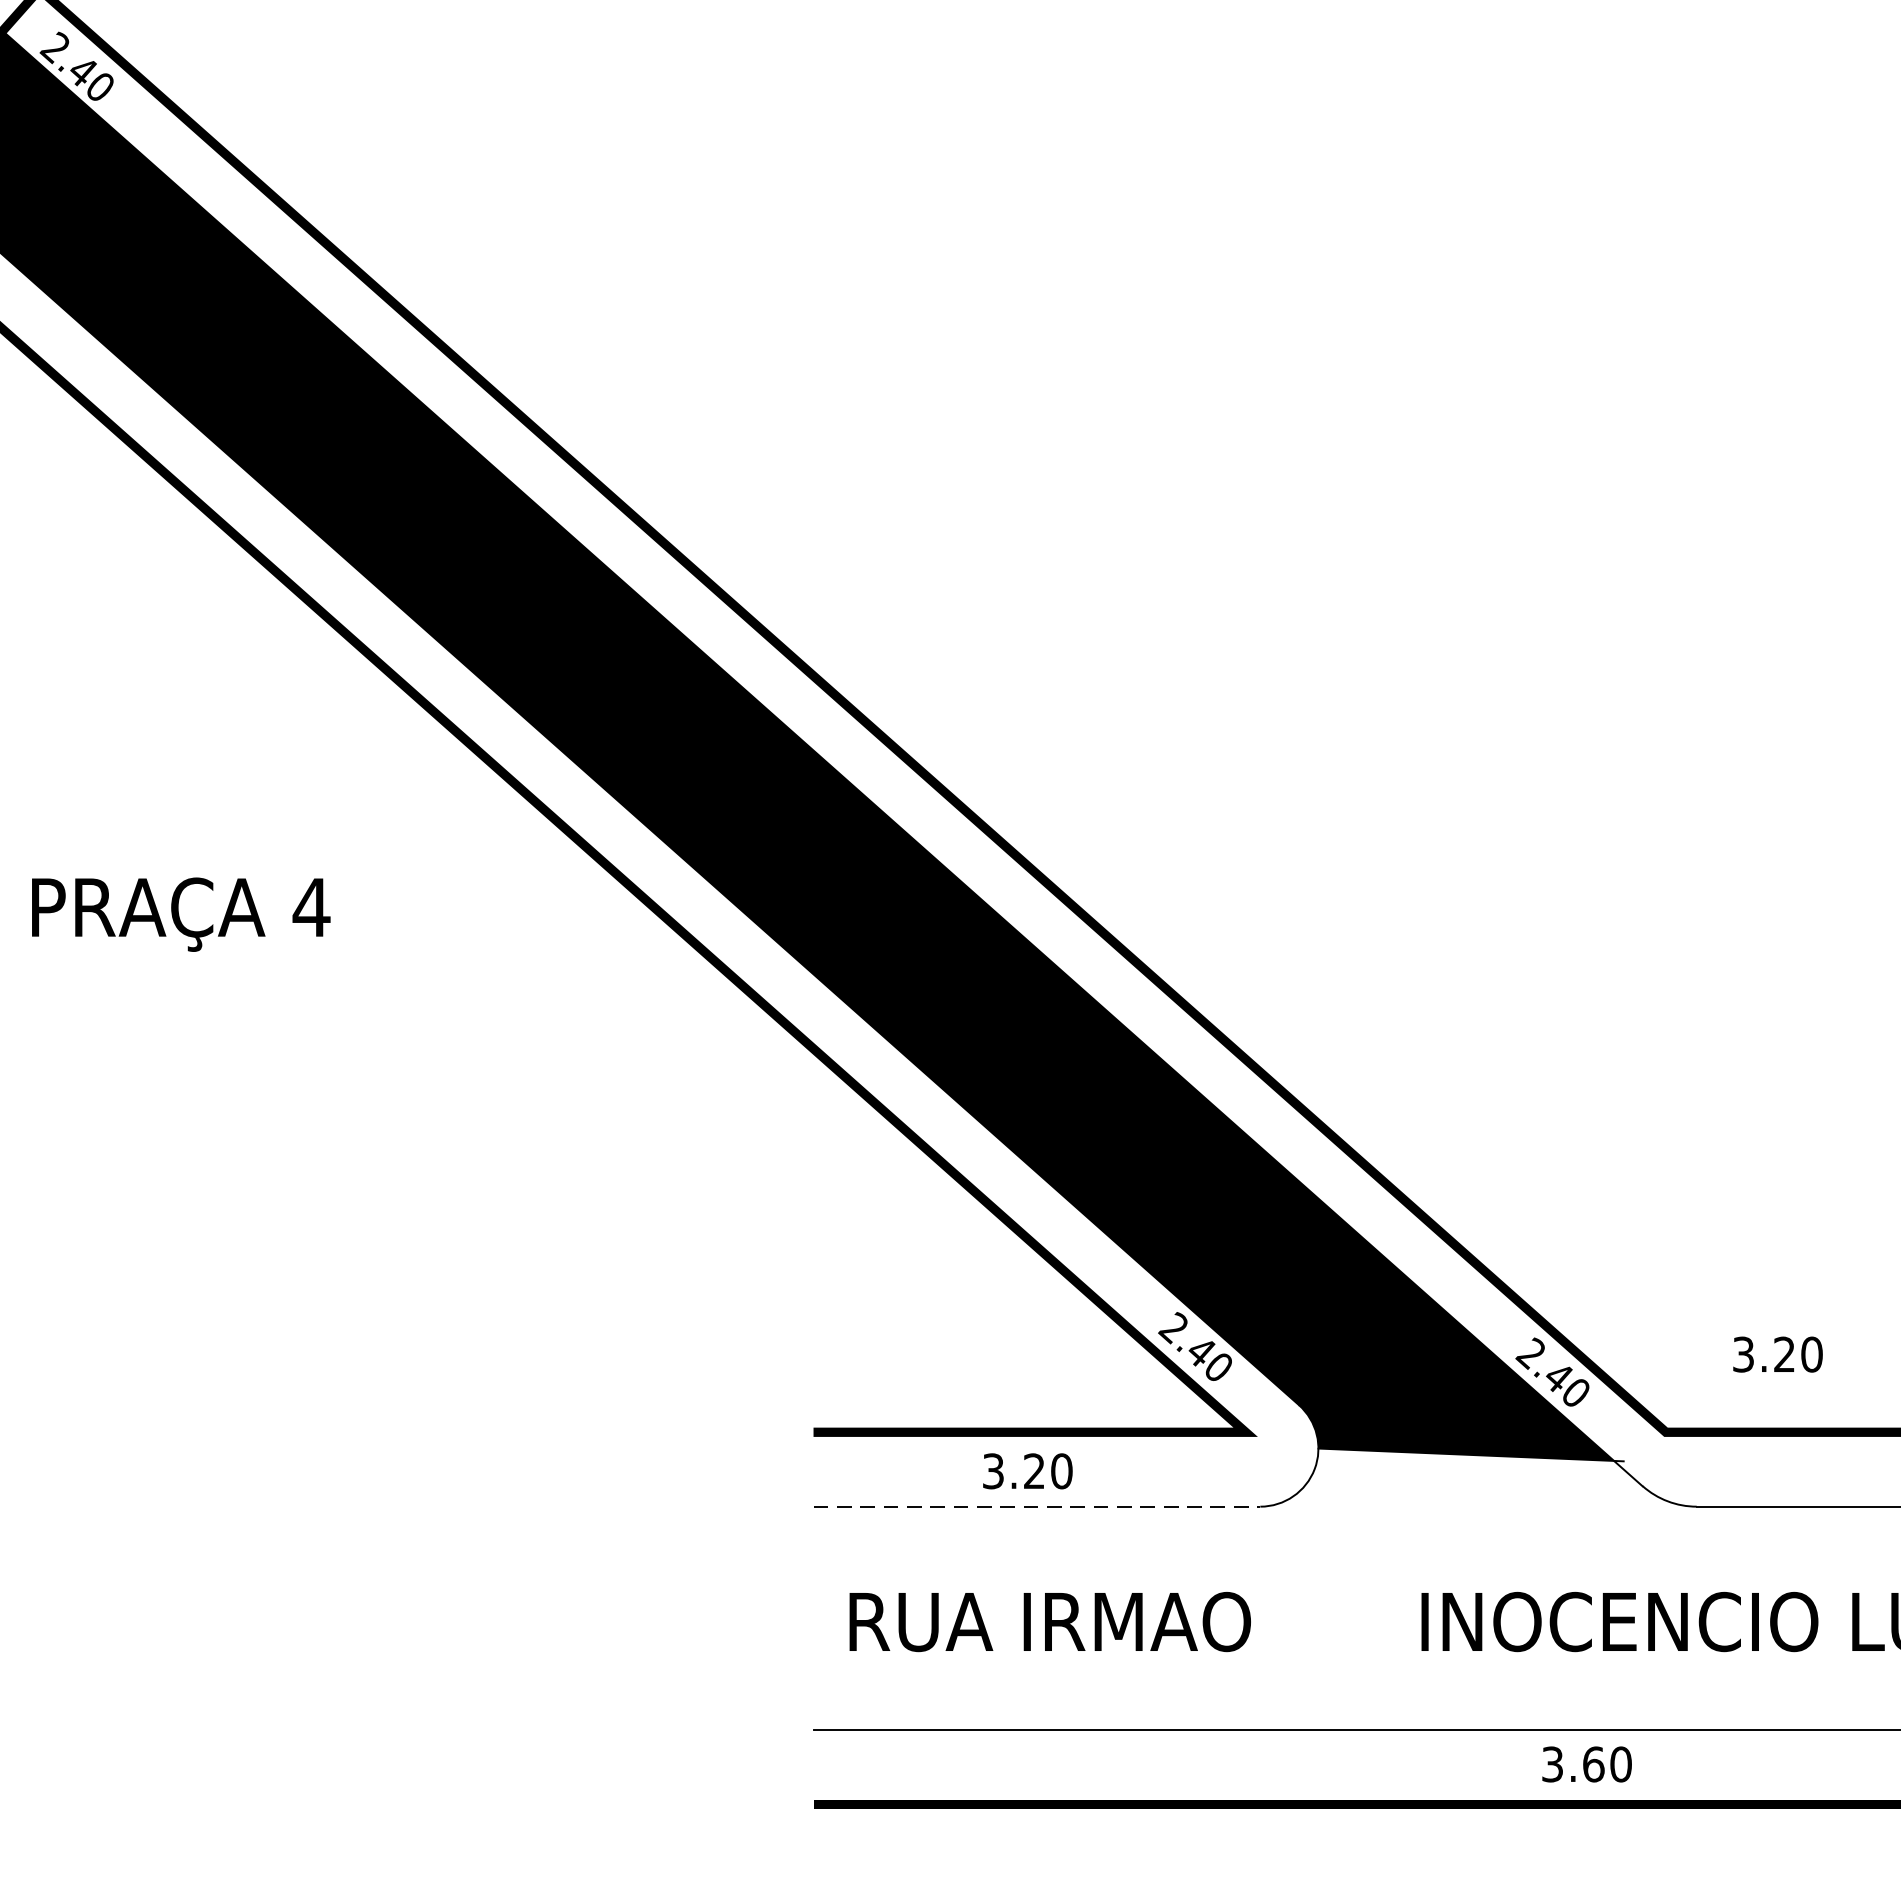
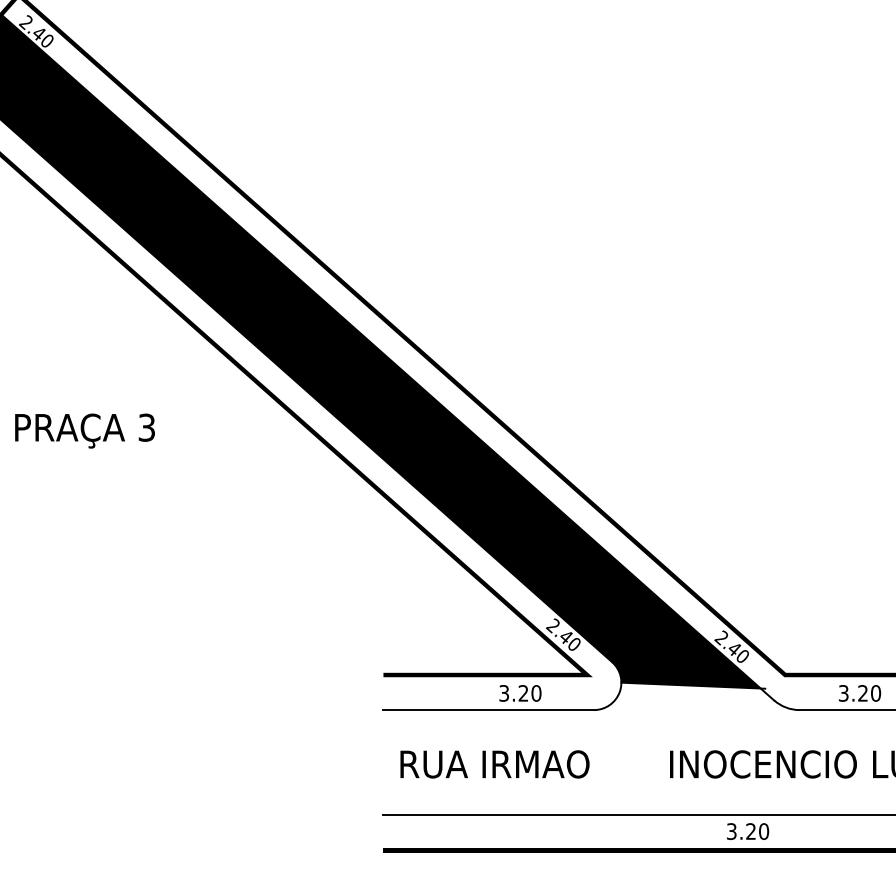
text: (310, 907) -> (146, 427), 4 -> 3
text: (1779, 1354) -> (860, 693), moved
text: (1027, 1471) -> (520, 693), moved
line: (1038, 1507) -> (489, 710), dashed -> solid
text: (1594, 1764) -> (751, 831), 3.60 -> 3.20

